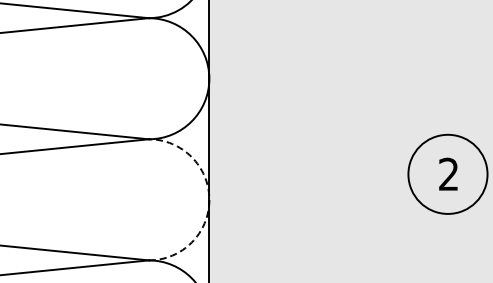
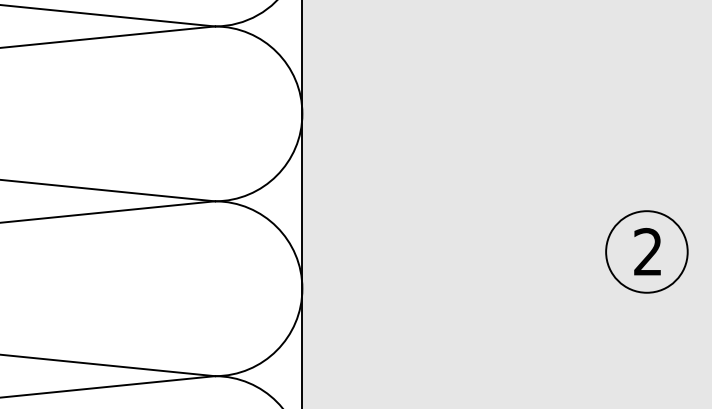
circle: (447, 174) -> (646, 252), size x0.71
arc: (209, 199) -> (302, 288), dashed -> solid

